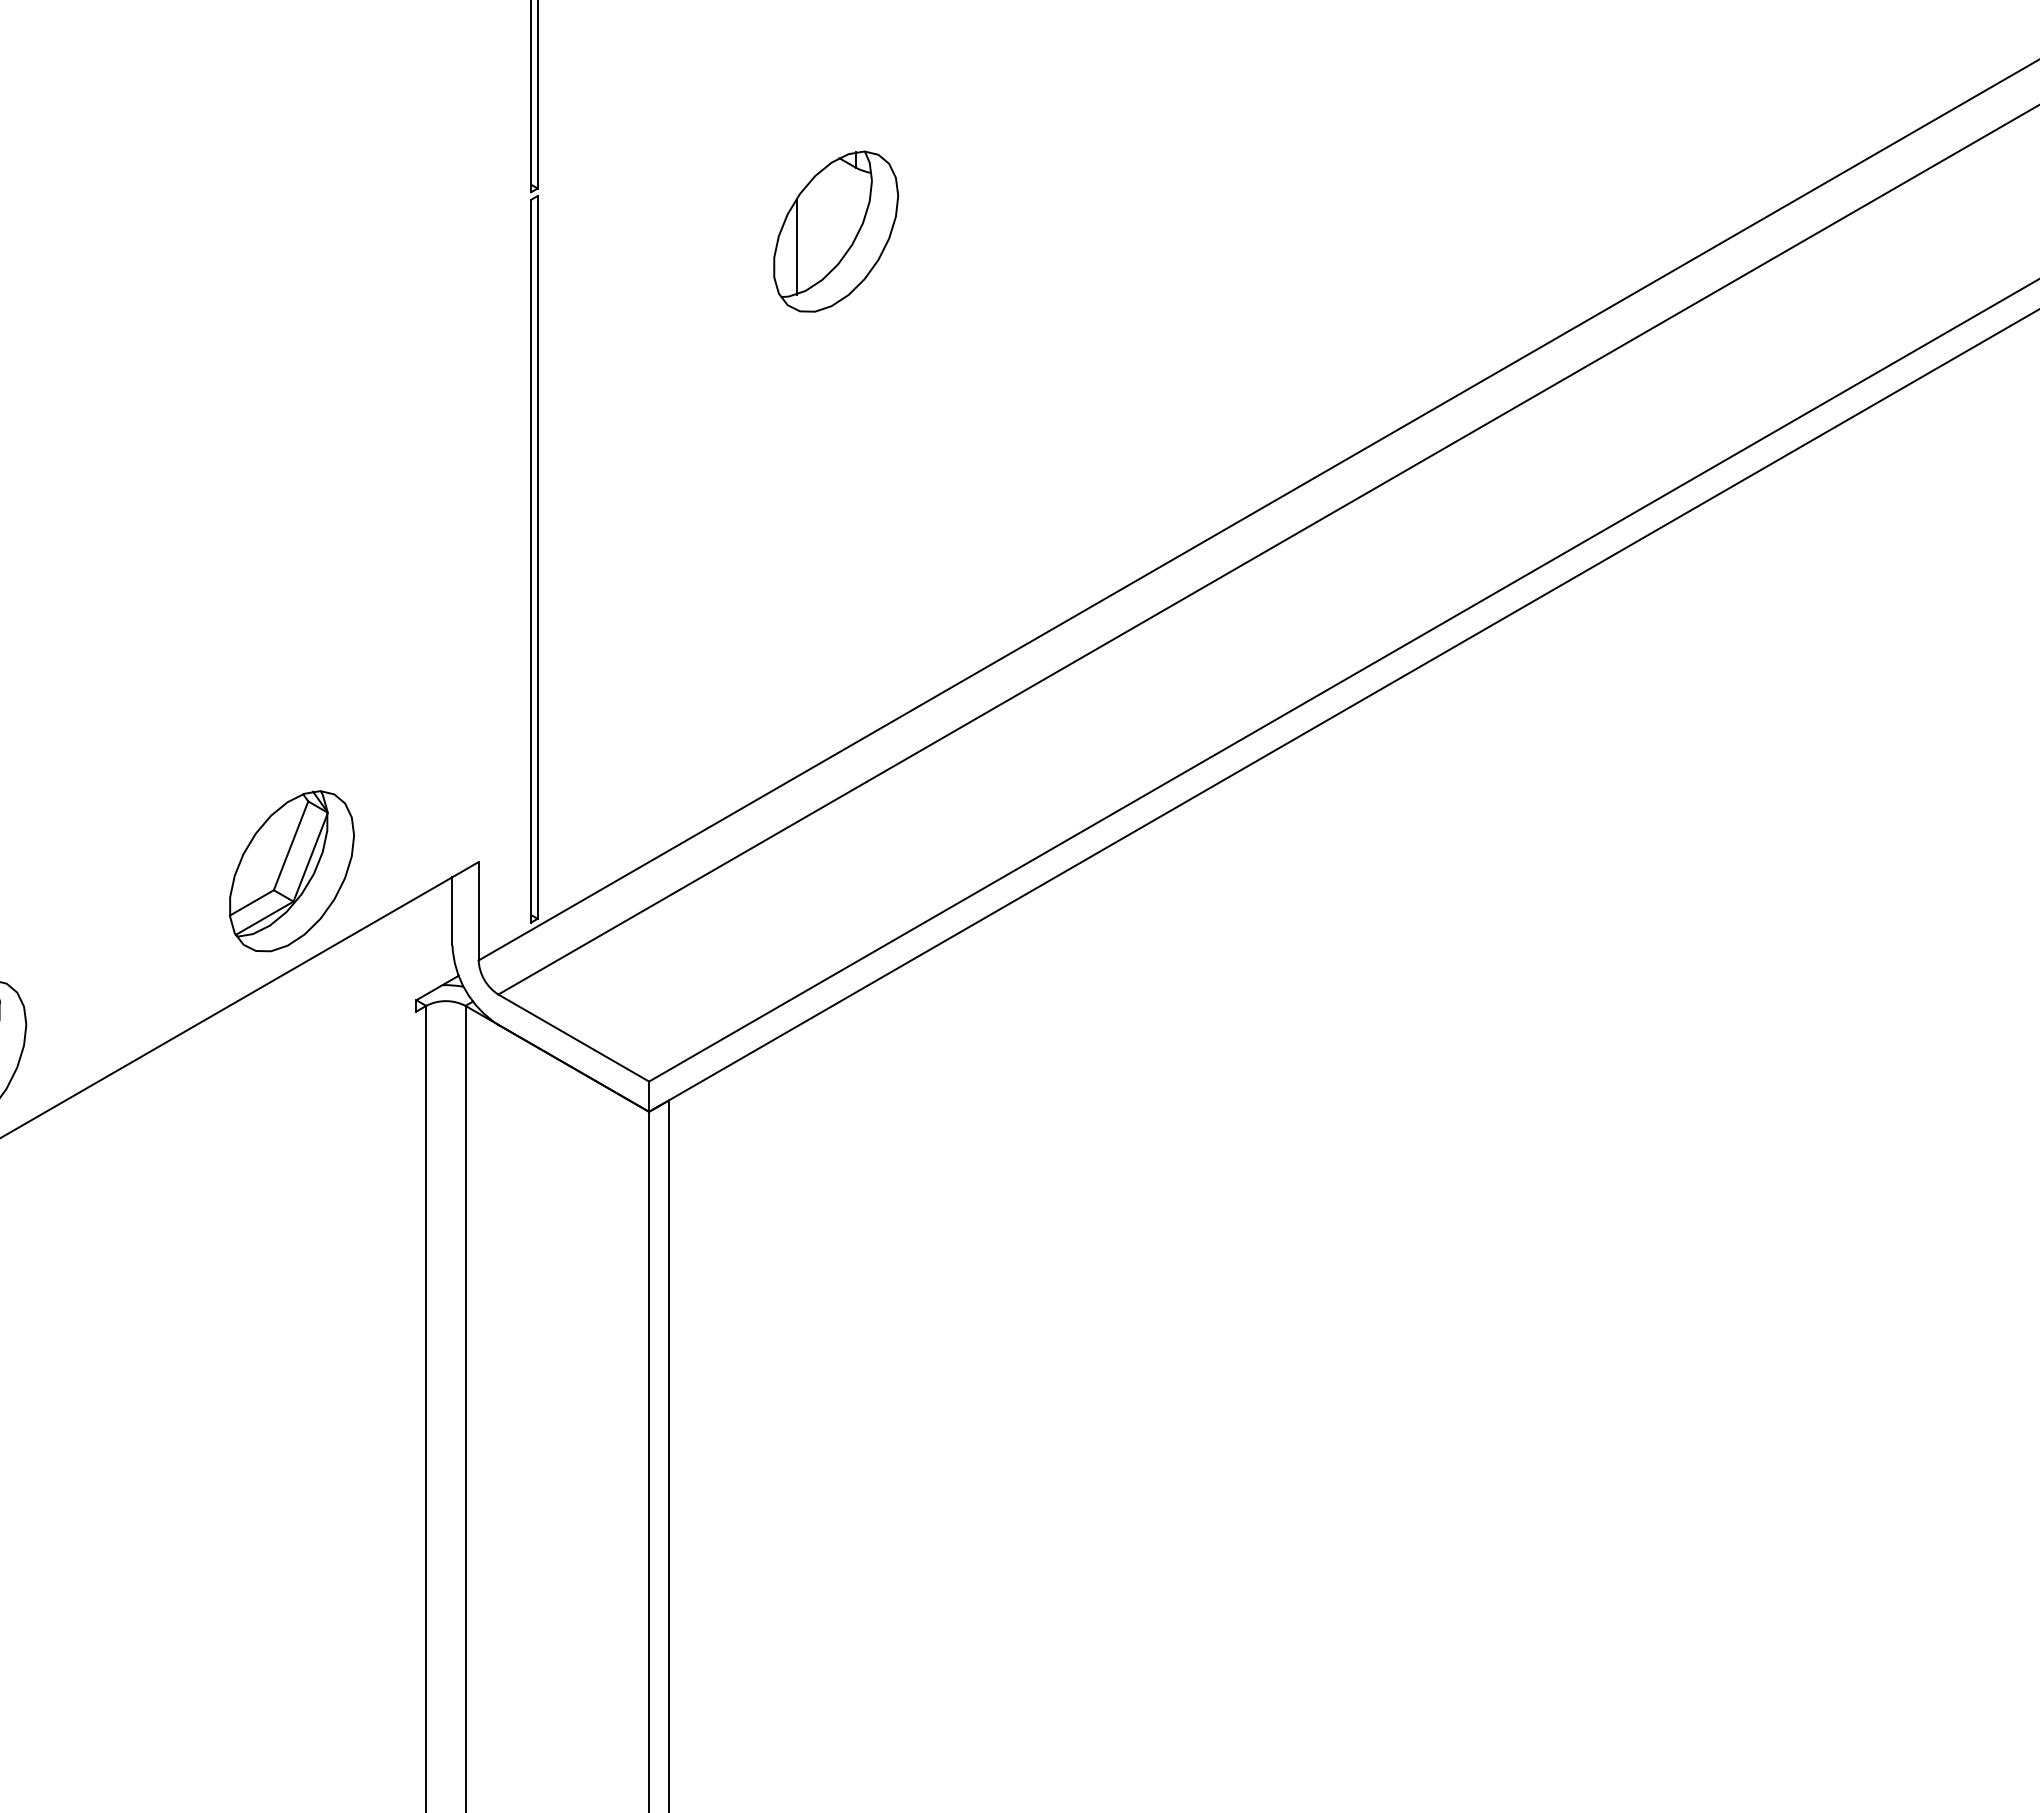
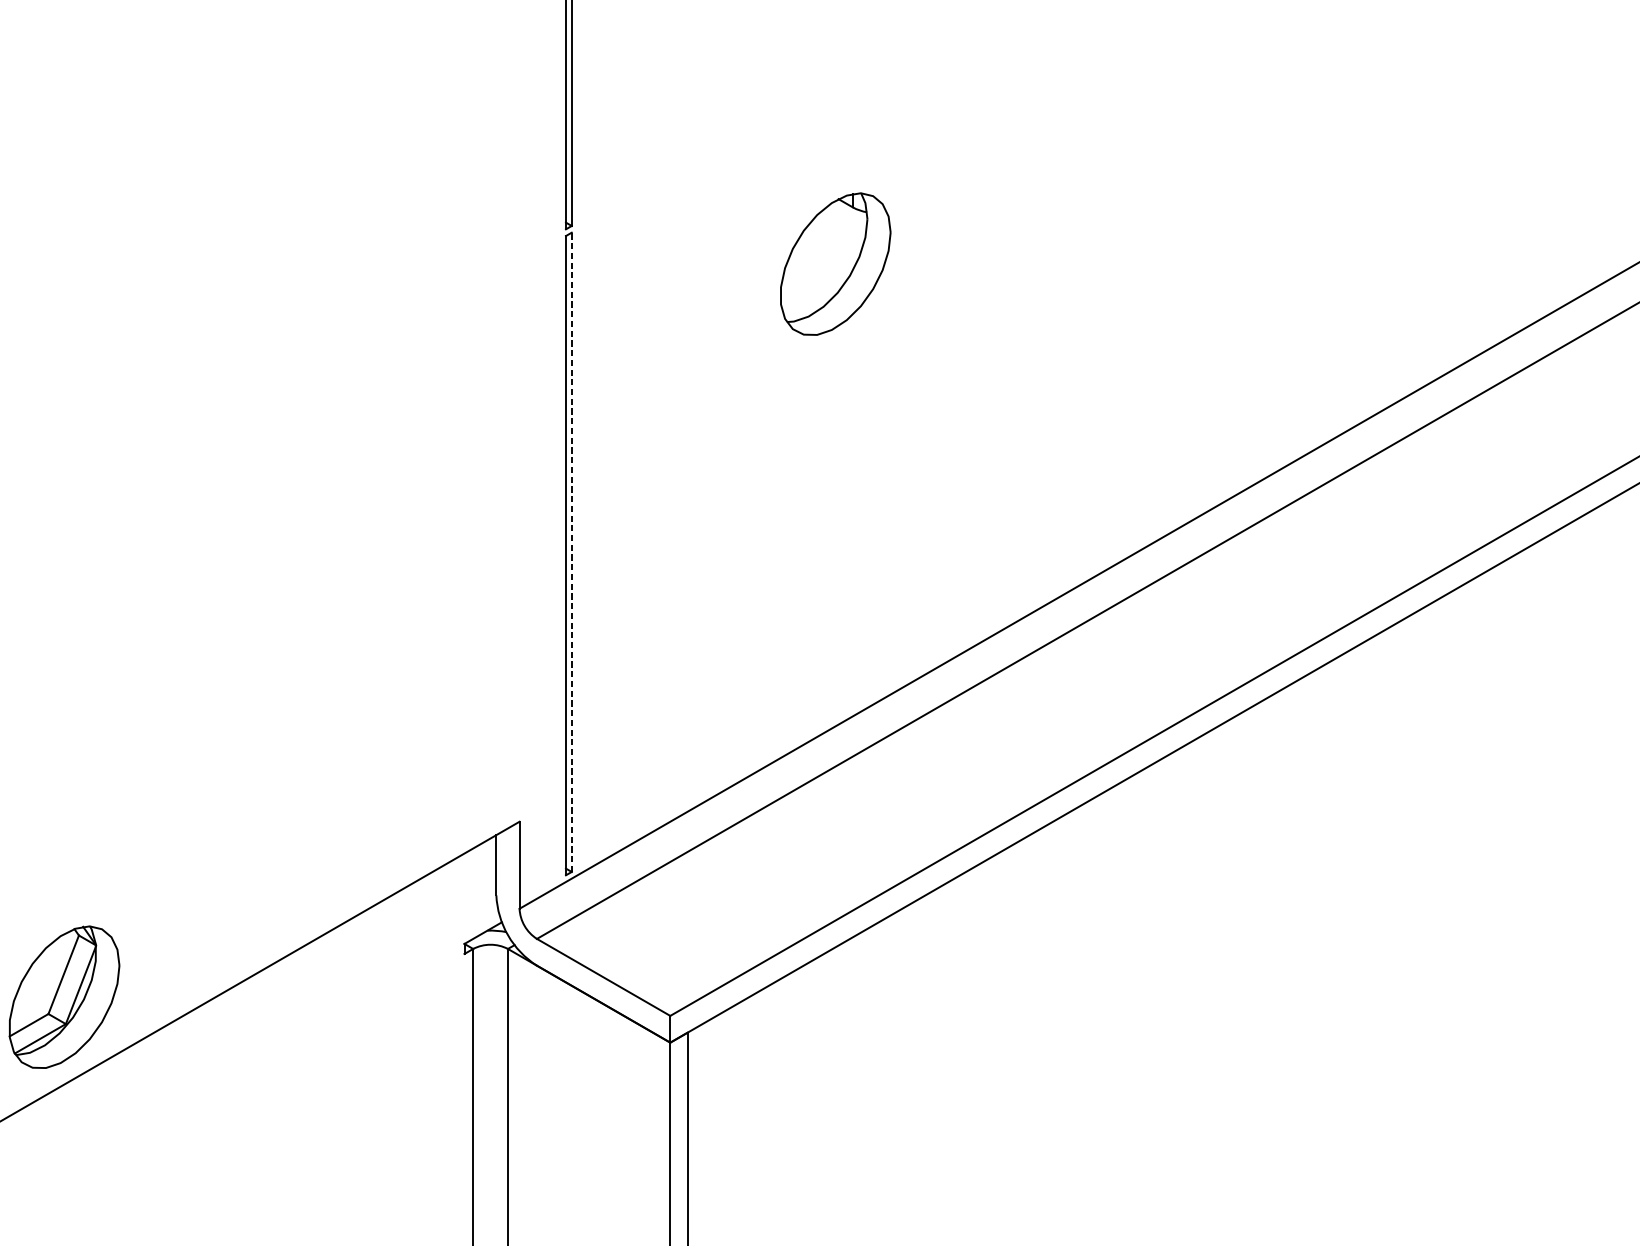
line: (796, 246) -> (800, 277), removed
line: (537, 556) -> (571, 551), solid -> dashed
part: (291, 871) -> (354, 830), removed

